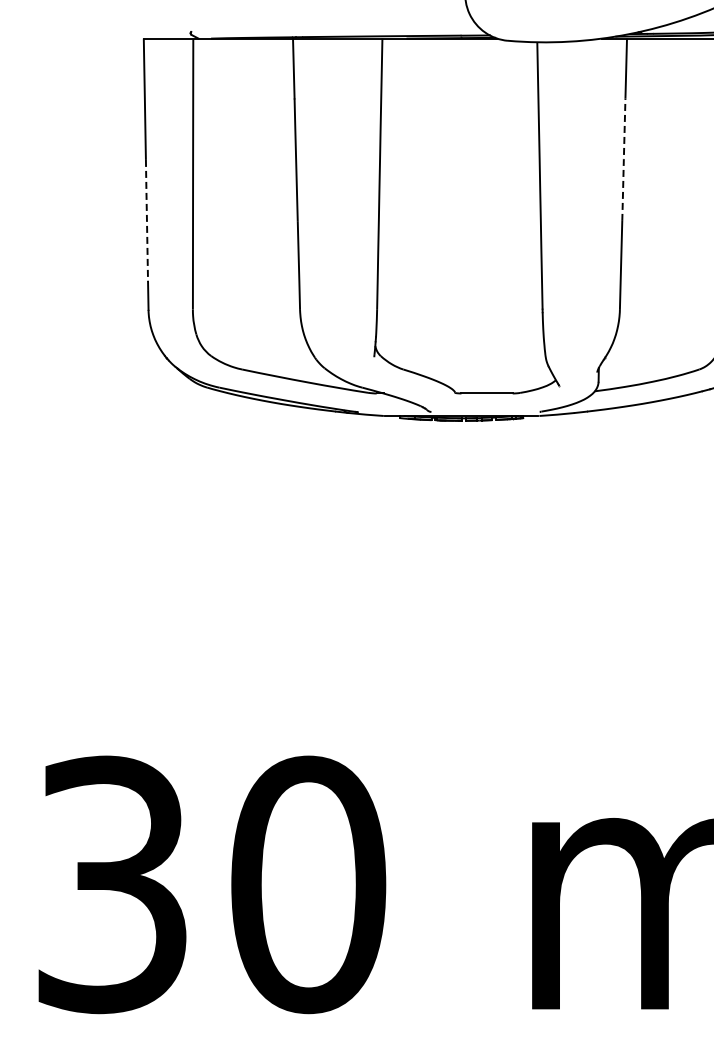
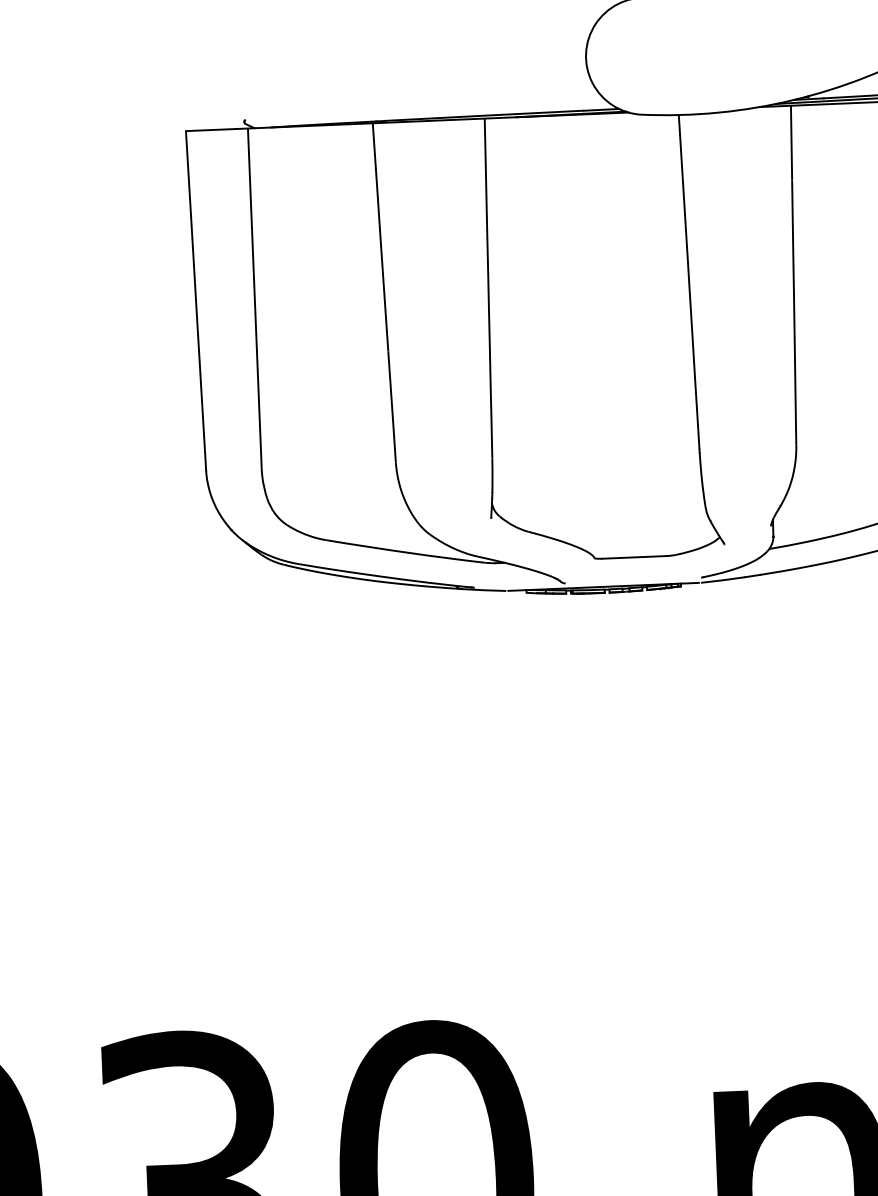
line: (623, 159) -> (792, 257), dashed -> solid
line: (146, 221) -> (198, 359), dashed -> solid

